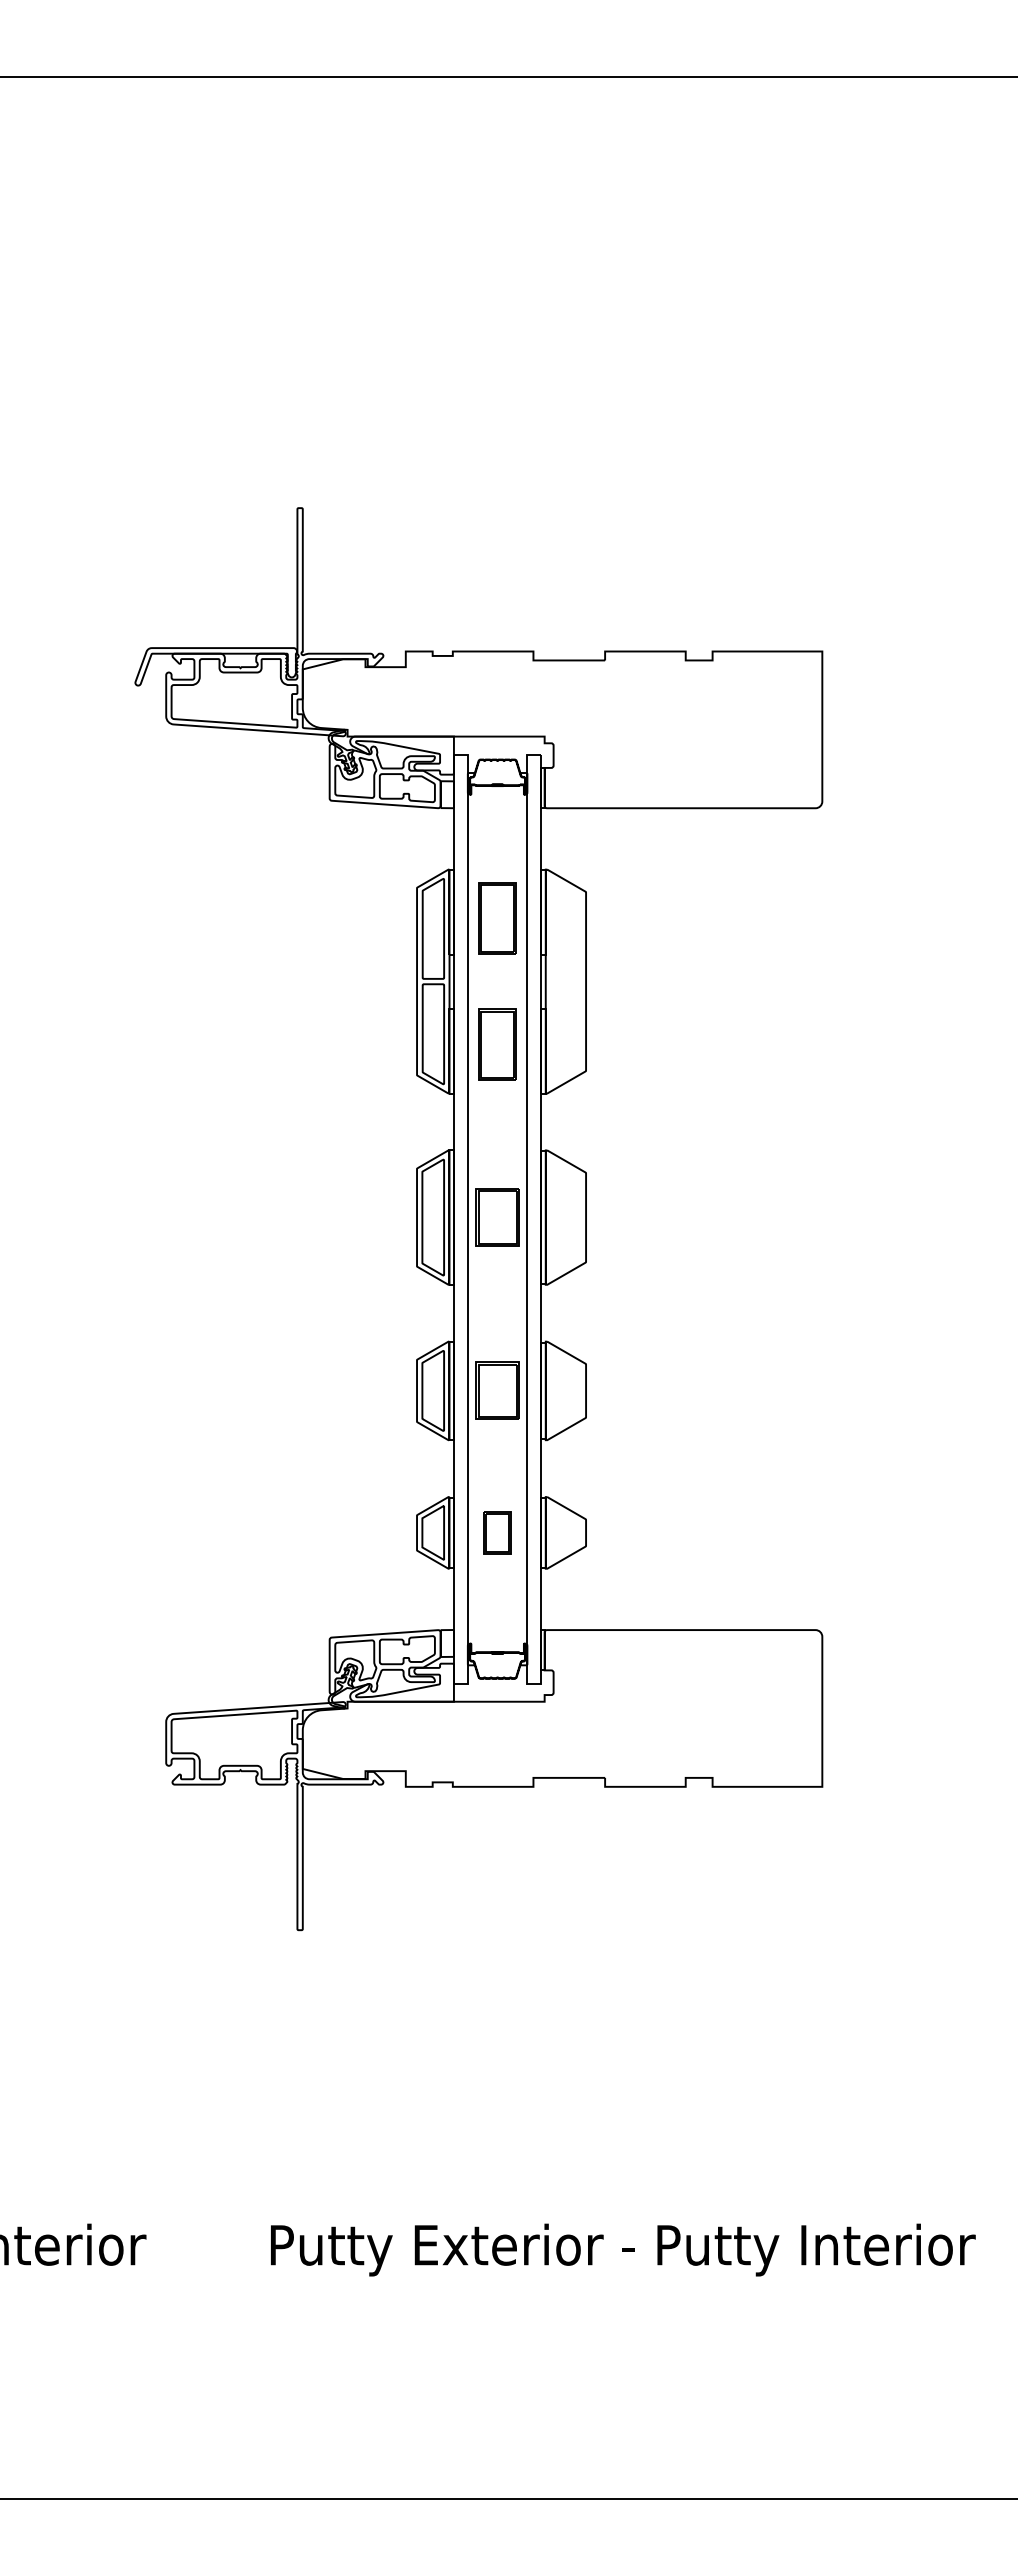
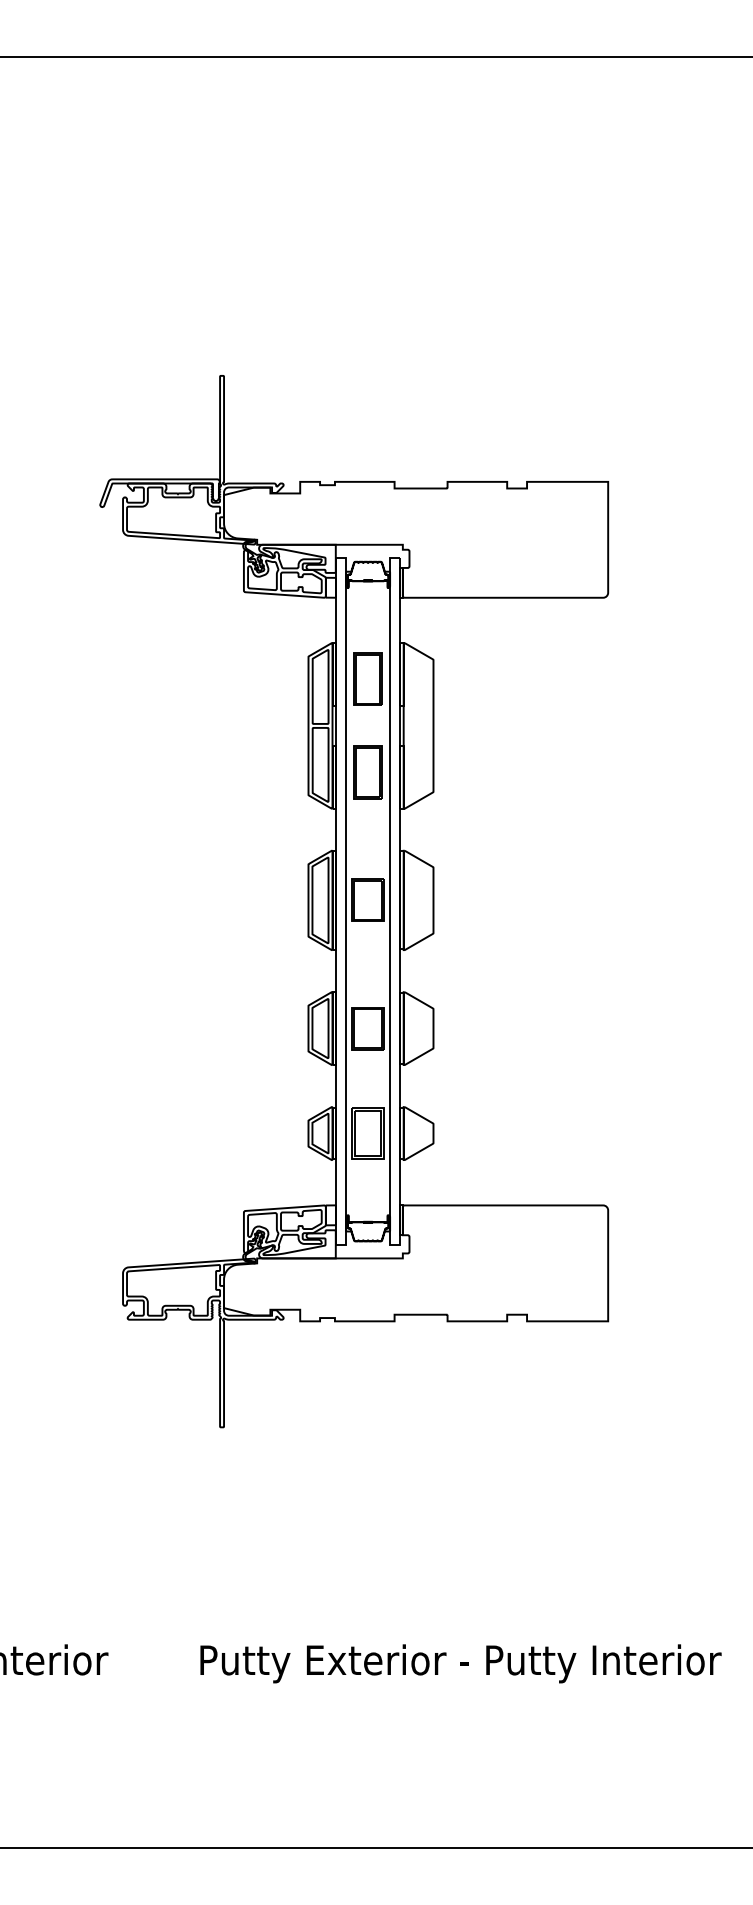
part: (497, 1532) -> (367, 1133), size x1.6

